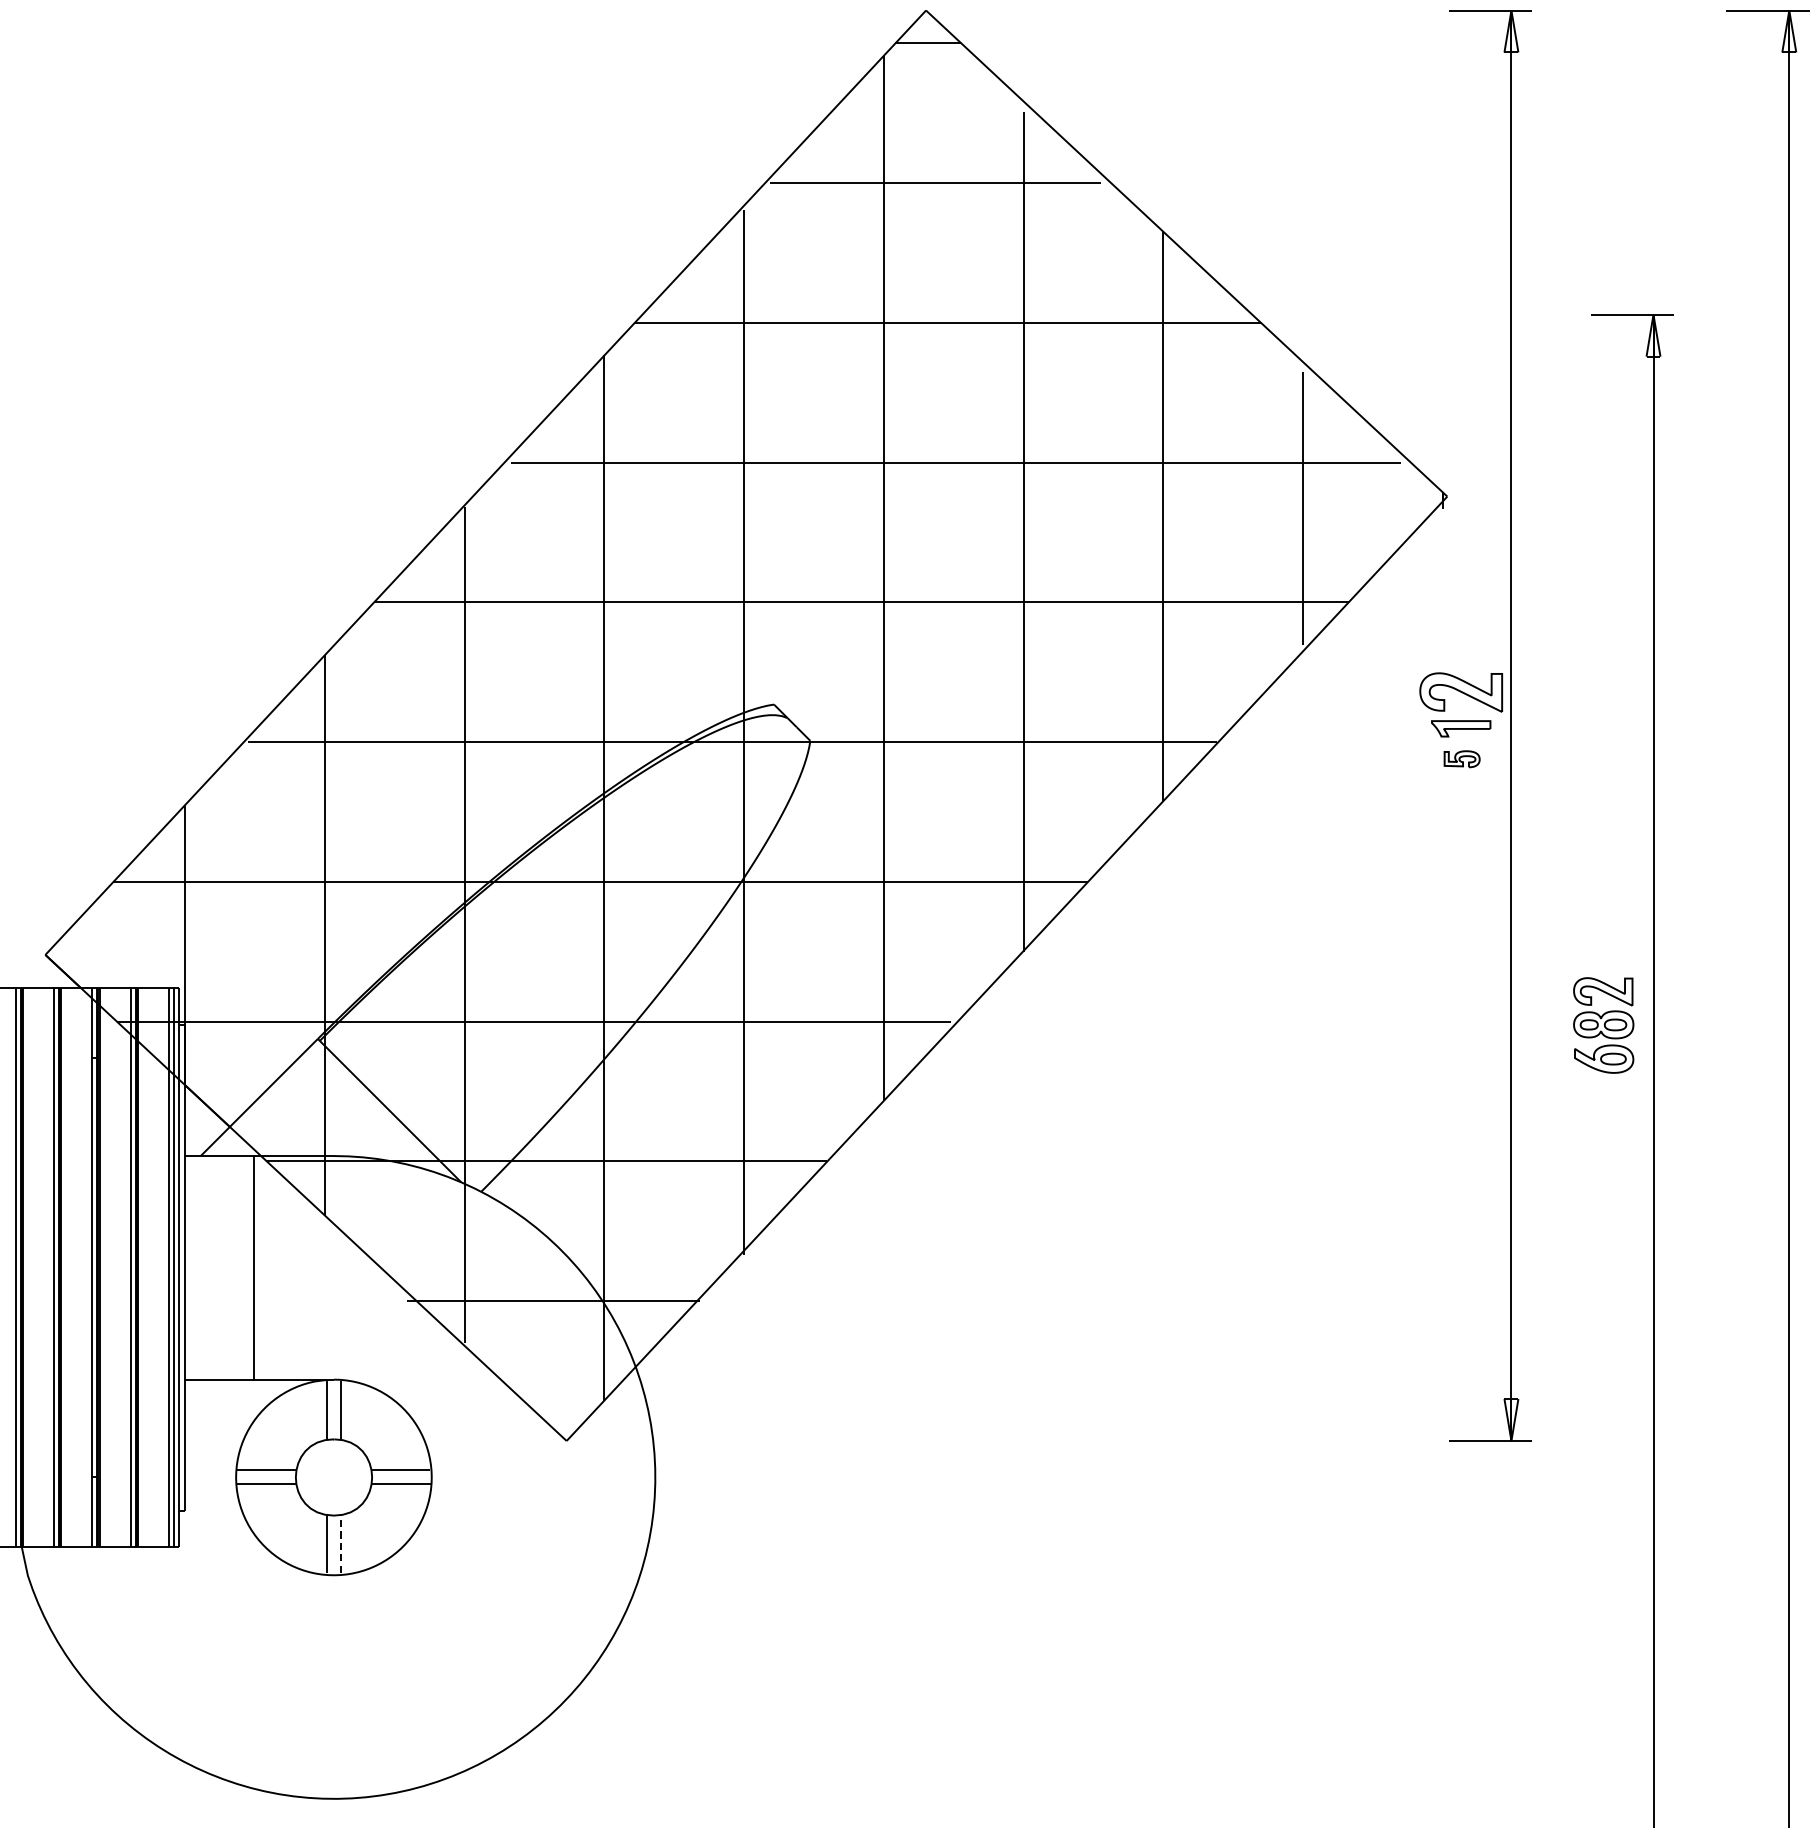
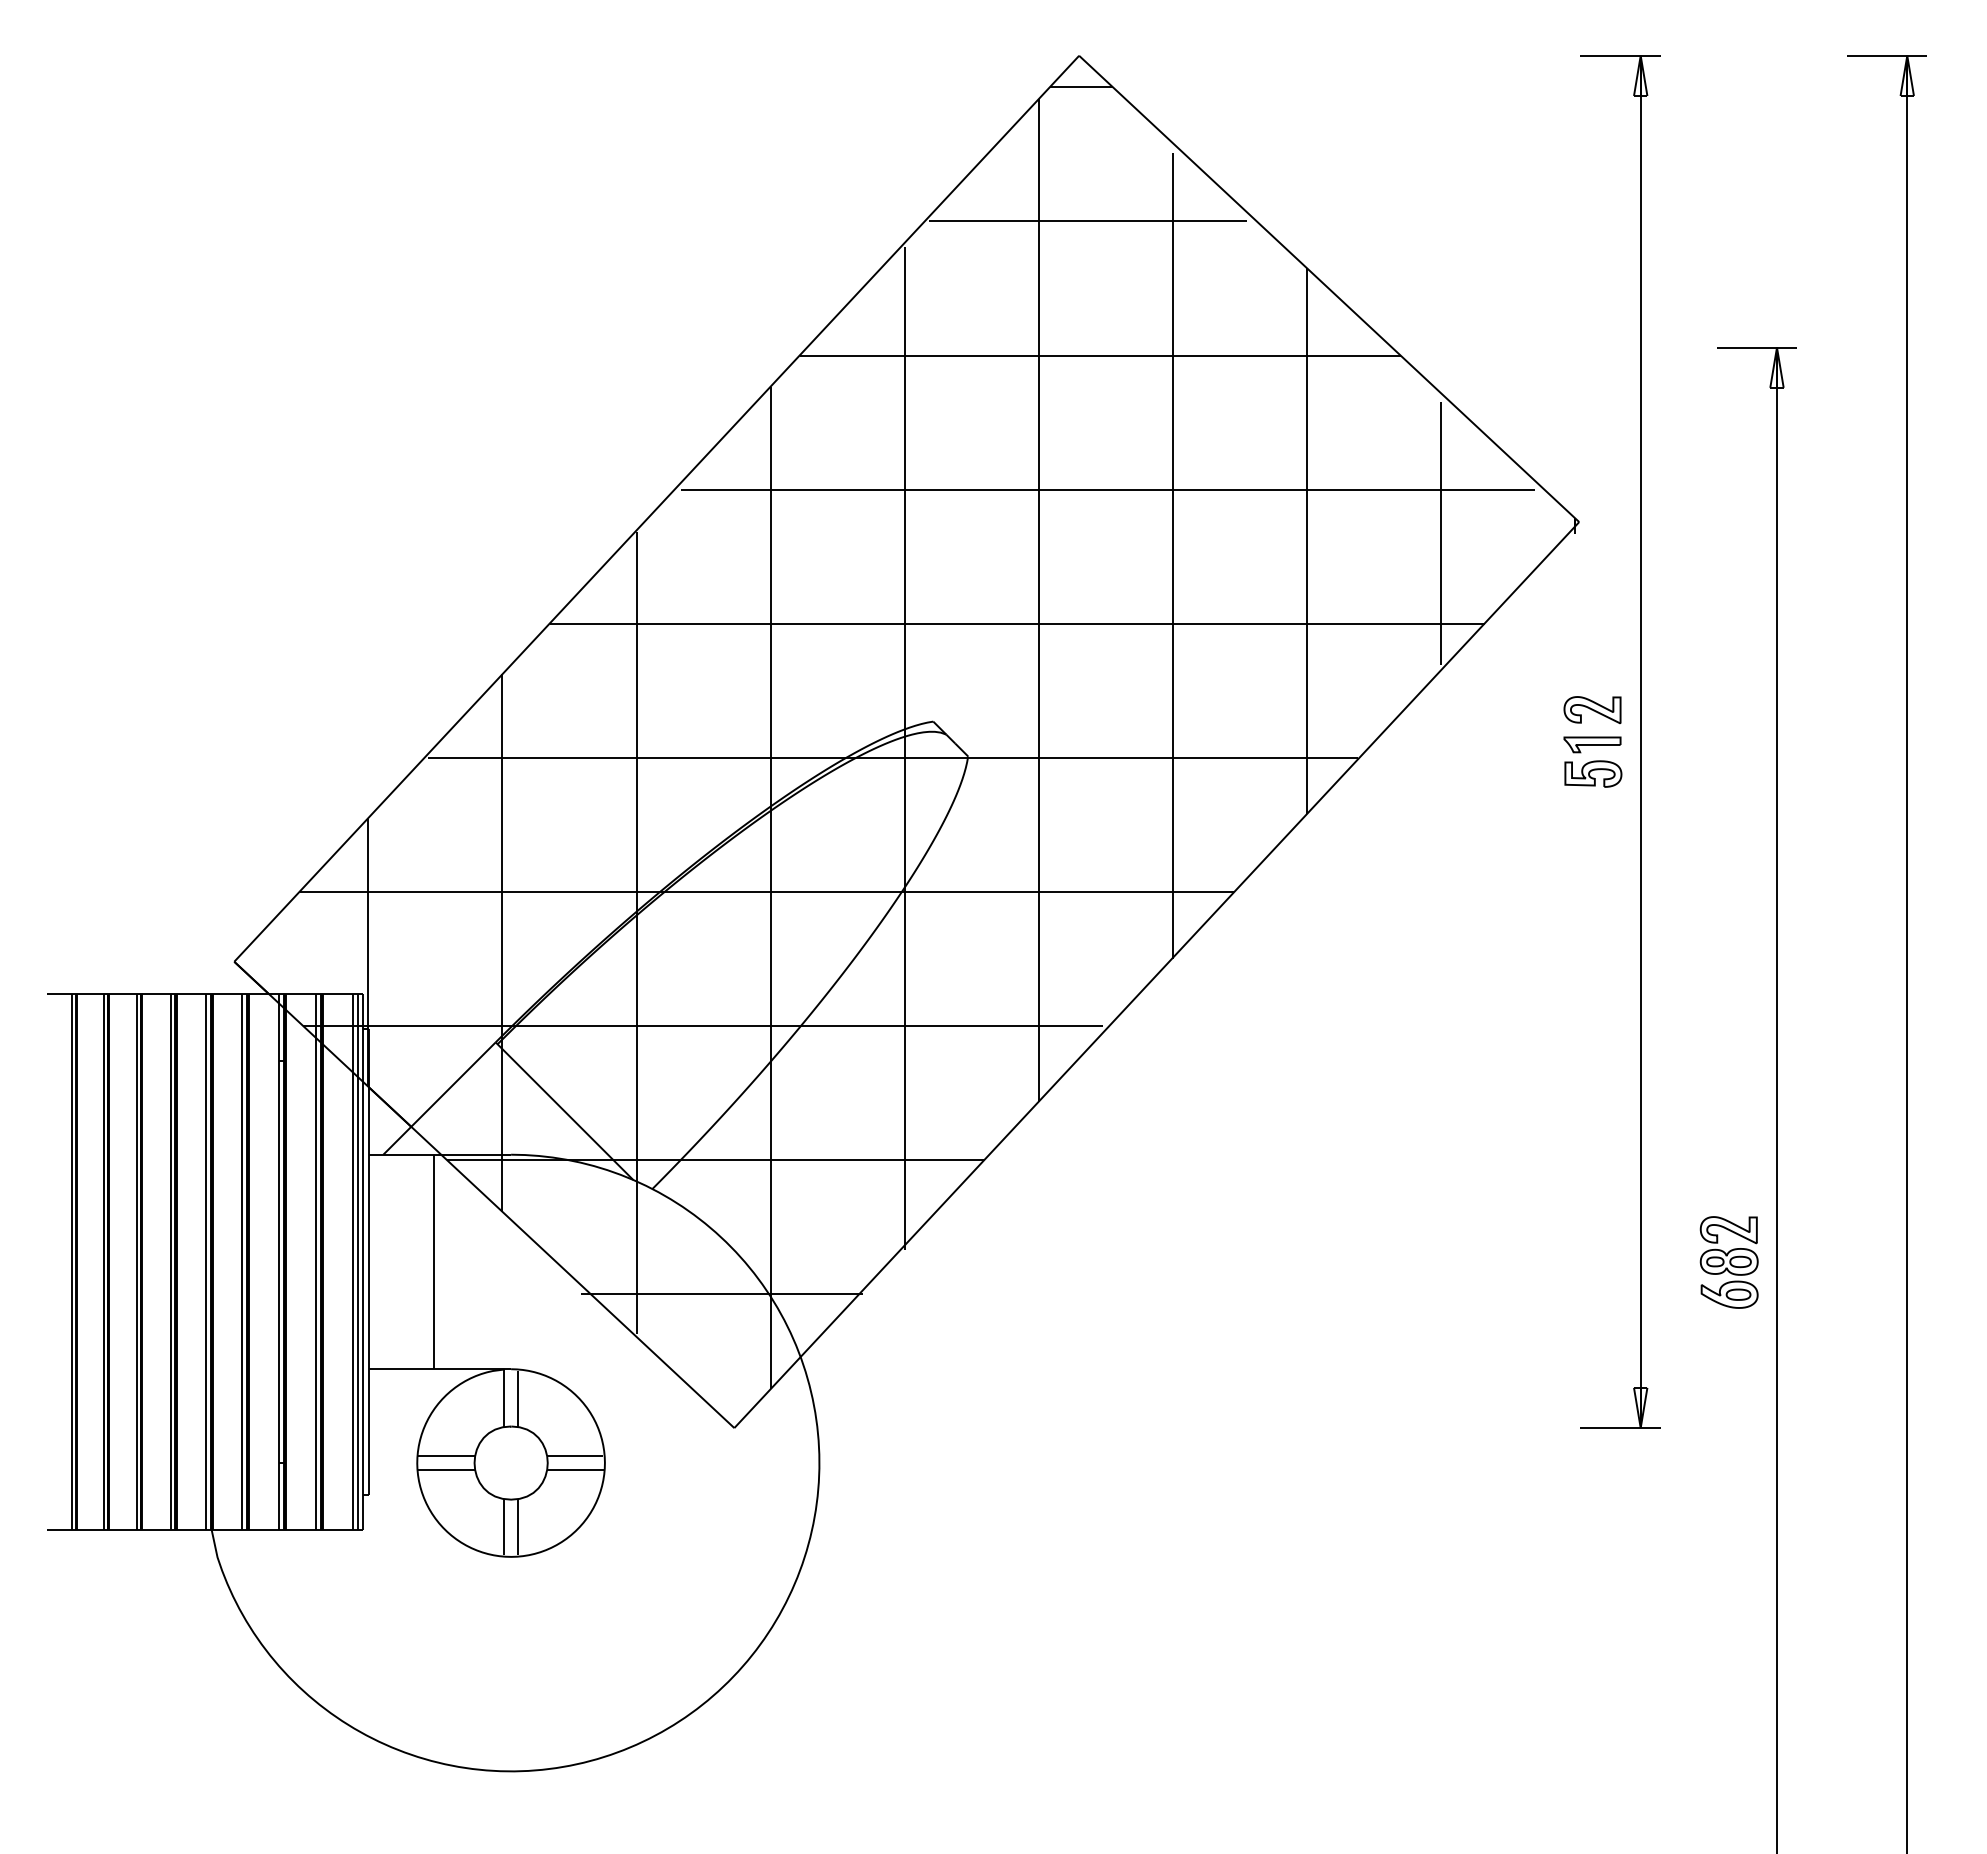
part: (1461, 692) -> (1592, 710), size x0.71
part: (1462, 758) -> (1593, 773), size x1.67
part: (1602, 1025) -> (1728, 1262), moved
line: (340, 1543) -> (517, 1526), dashed -> solid

